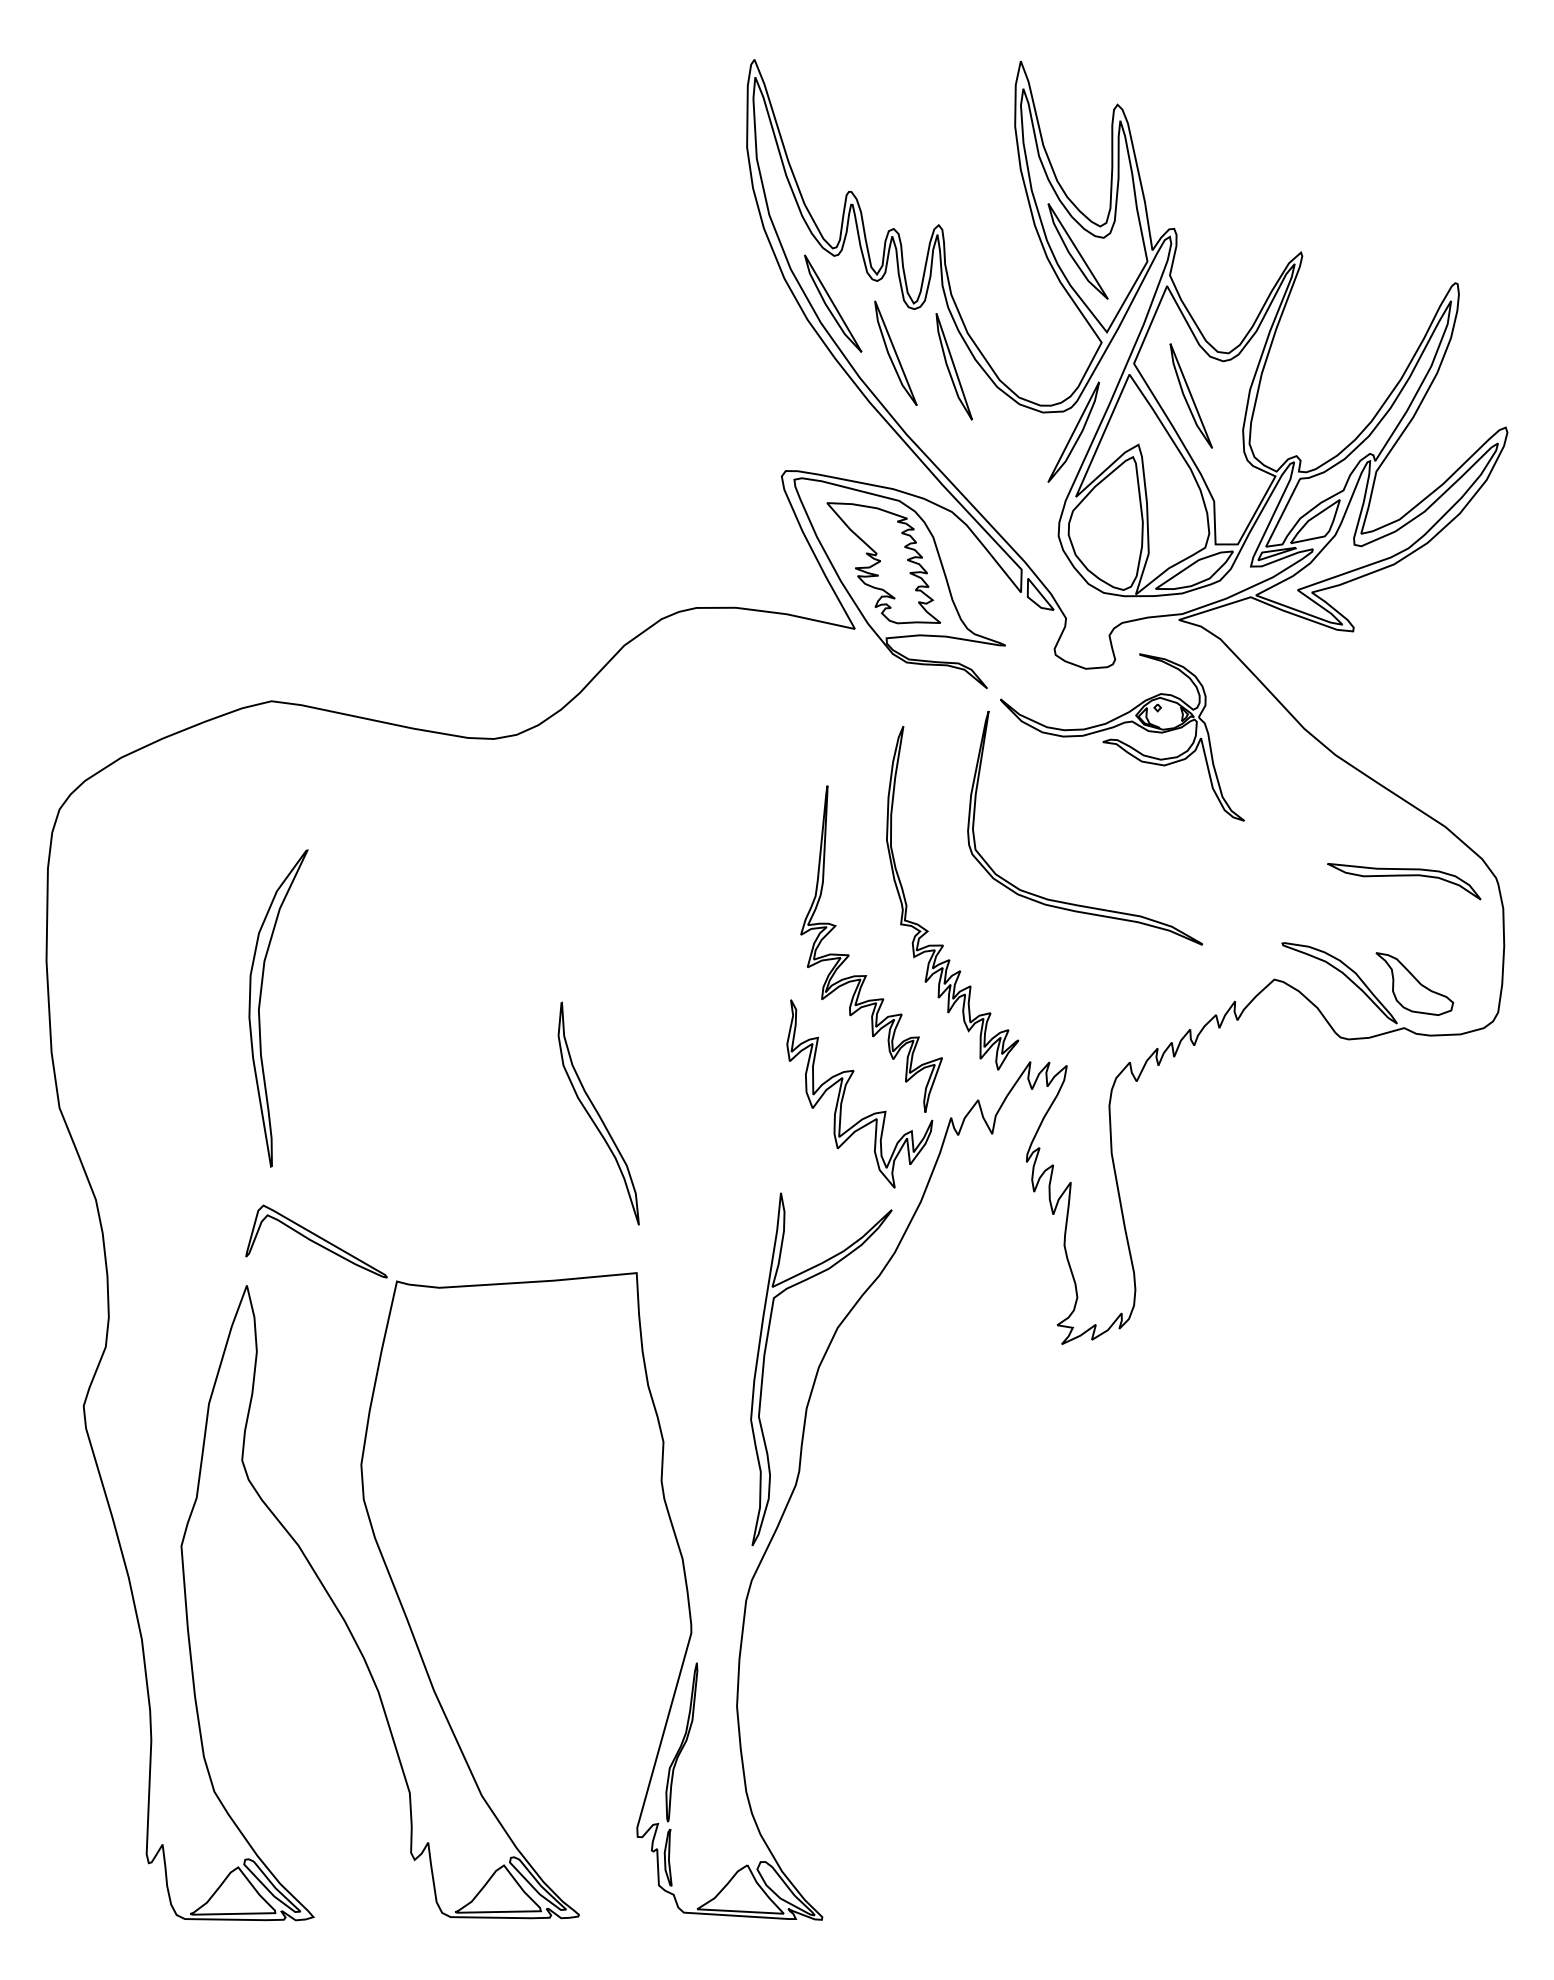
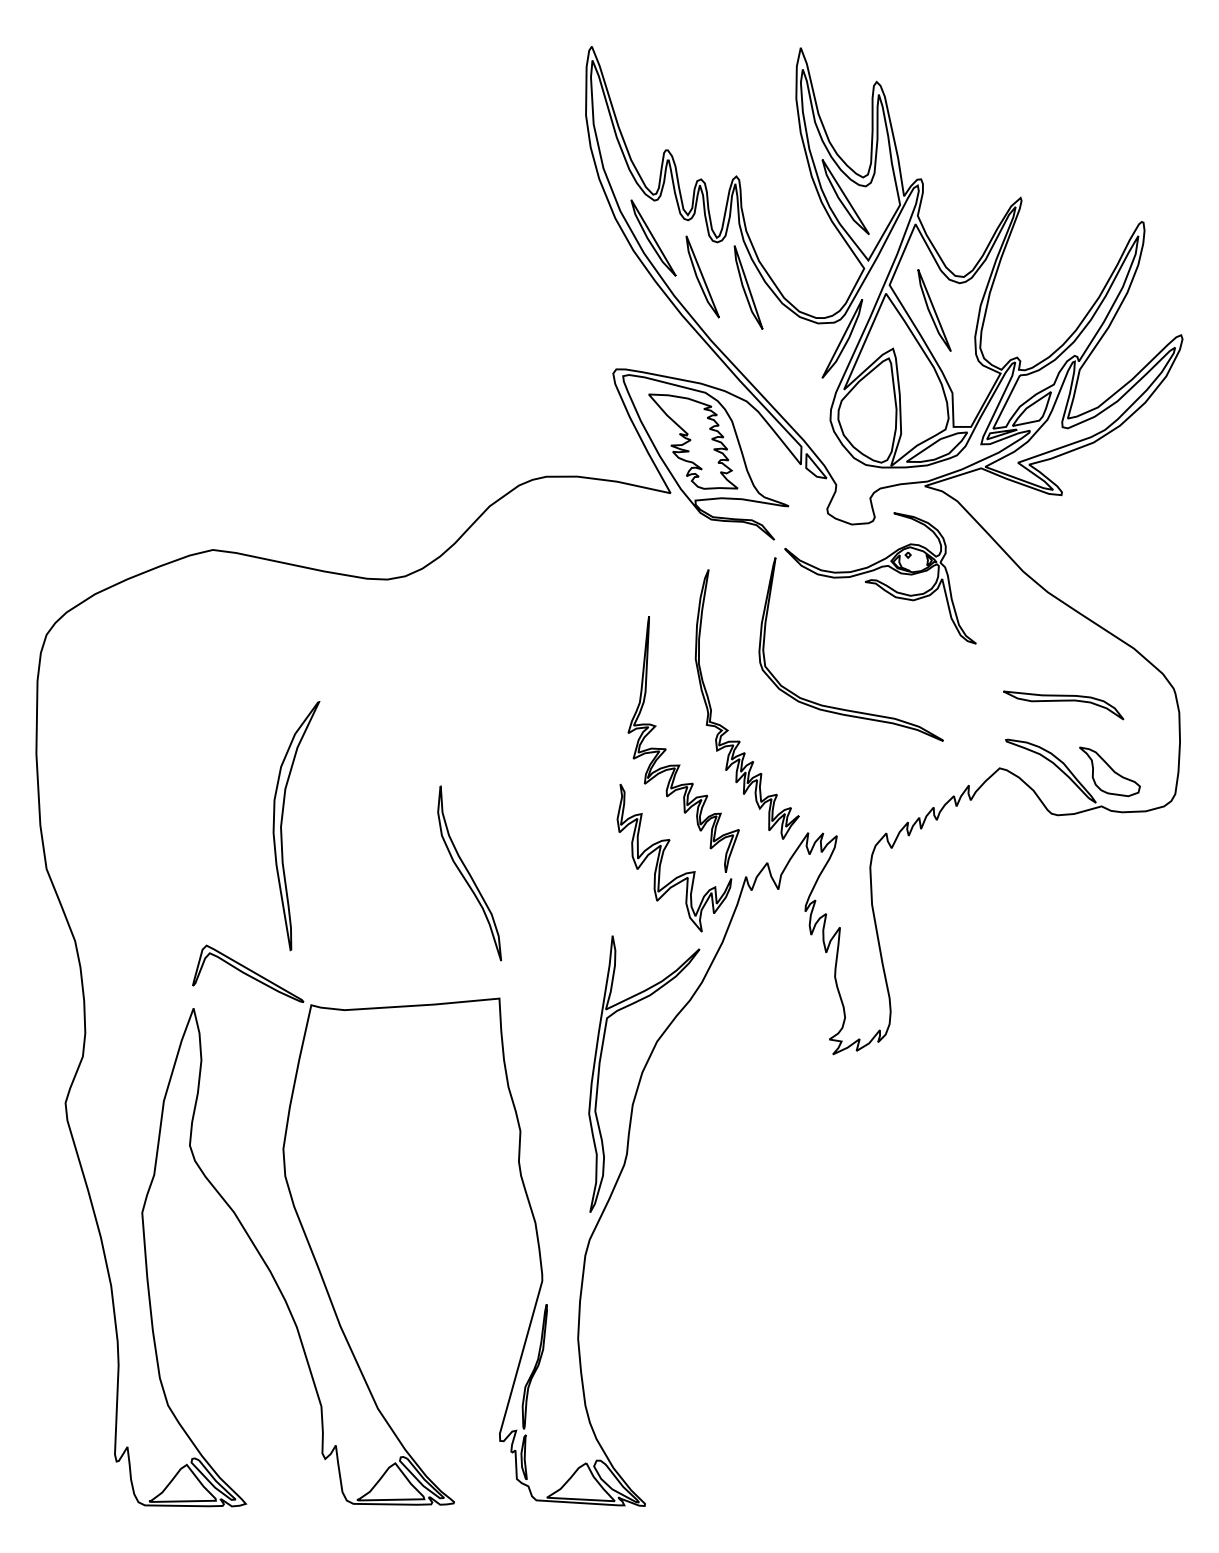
part: (1404, 881) -> (1063, 705), moved
part: (260, 1007) -> (282, 825), moved

